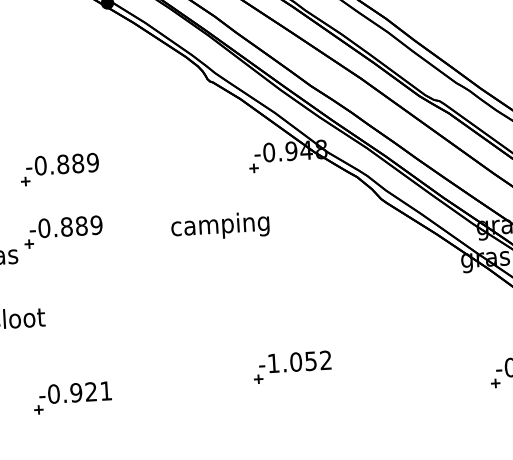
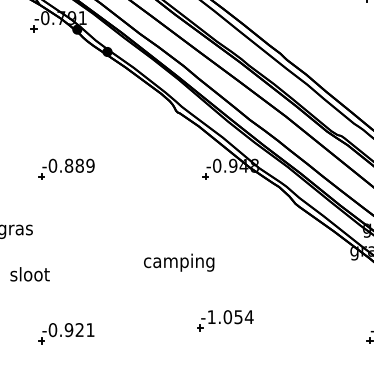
text: (220, 225) -> (179, 262), moved
part: (63, 230) -> (66, 213), removed
text: (324, 359) -> (248, 316), -1.052 -> -1.054

